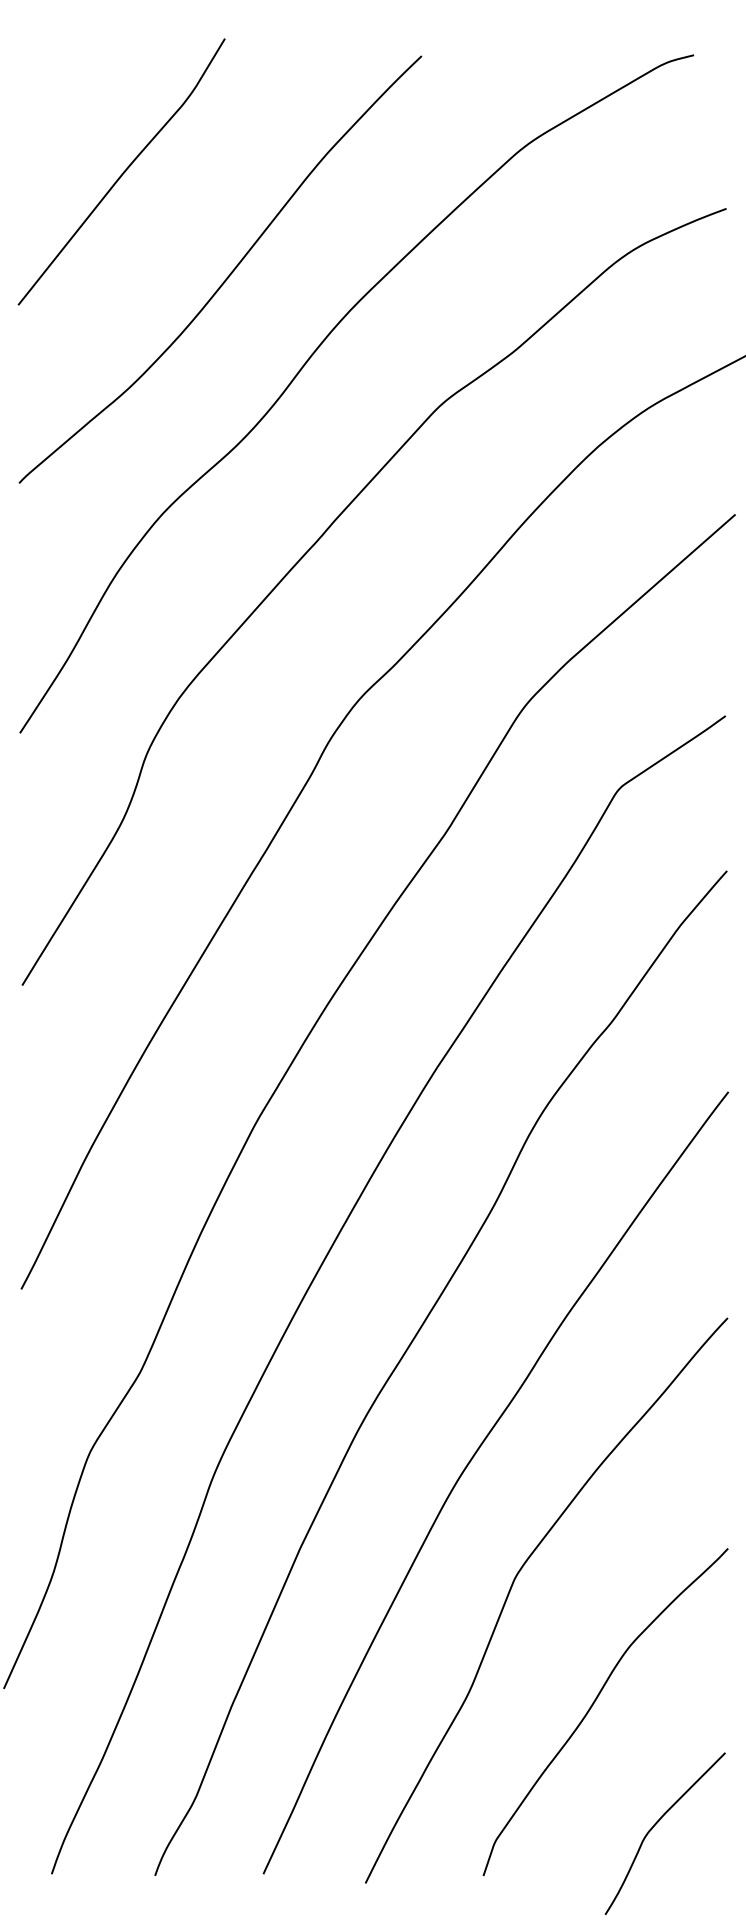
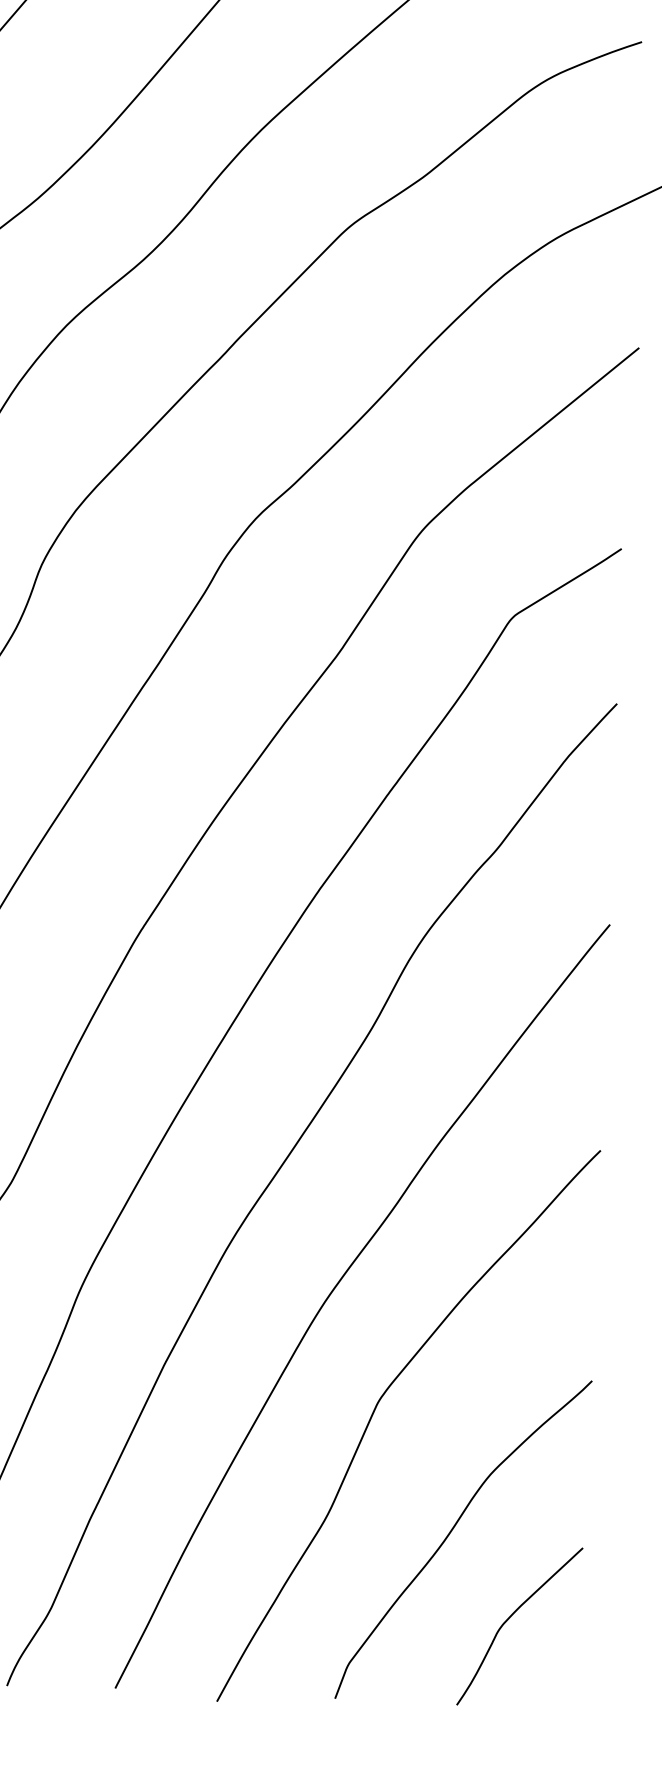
curve: (656, 1824) -> (511, 1616), moved

